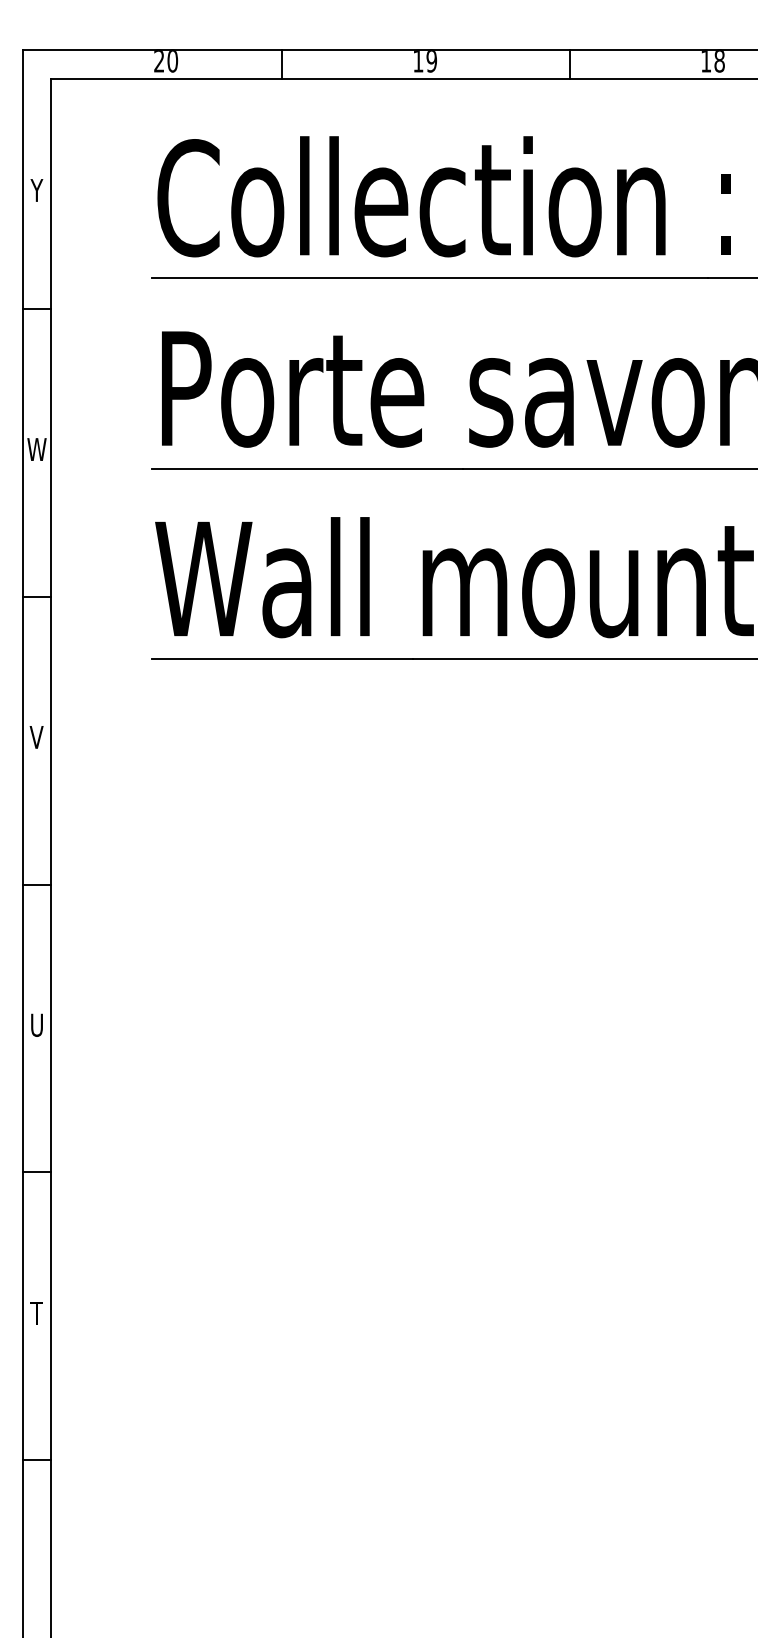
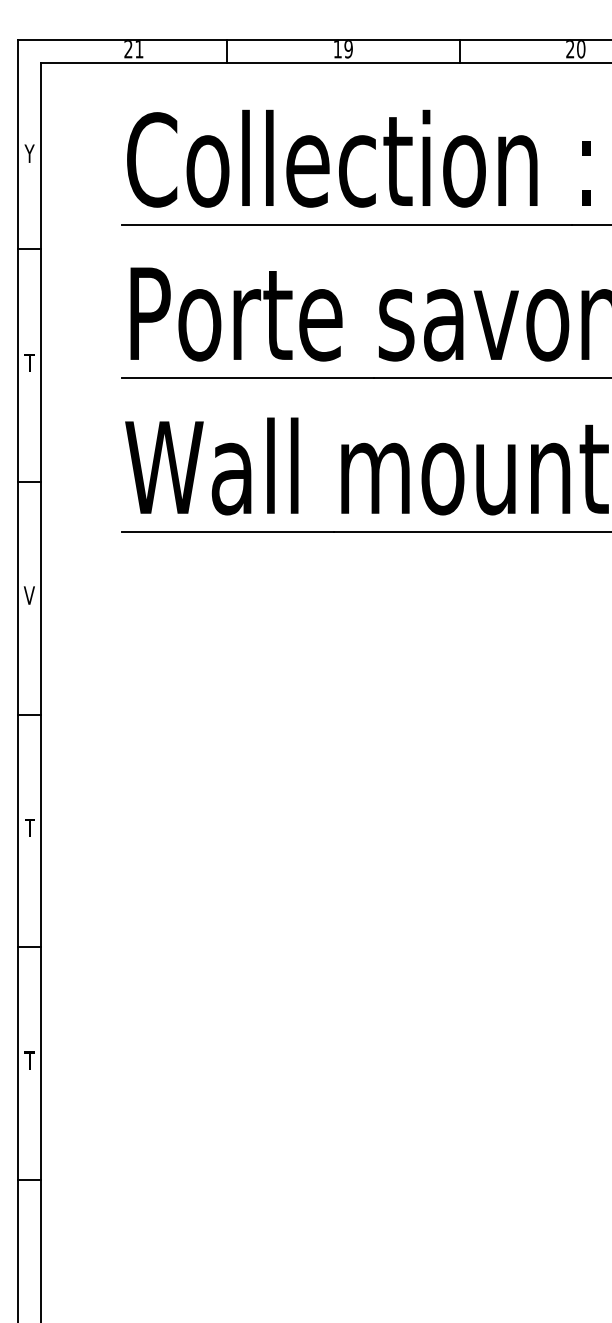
text: (172, 61) -> (139, 49), 20 -> 21
text: (712, 61) -> (575, 49), 18 -> 20
text: (36, 449) -> (29, 362), W -> T
text: (37, 1024) -> (30, 827), U -> T

